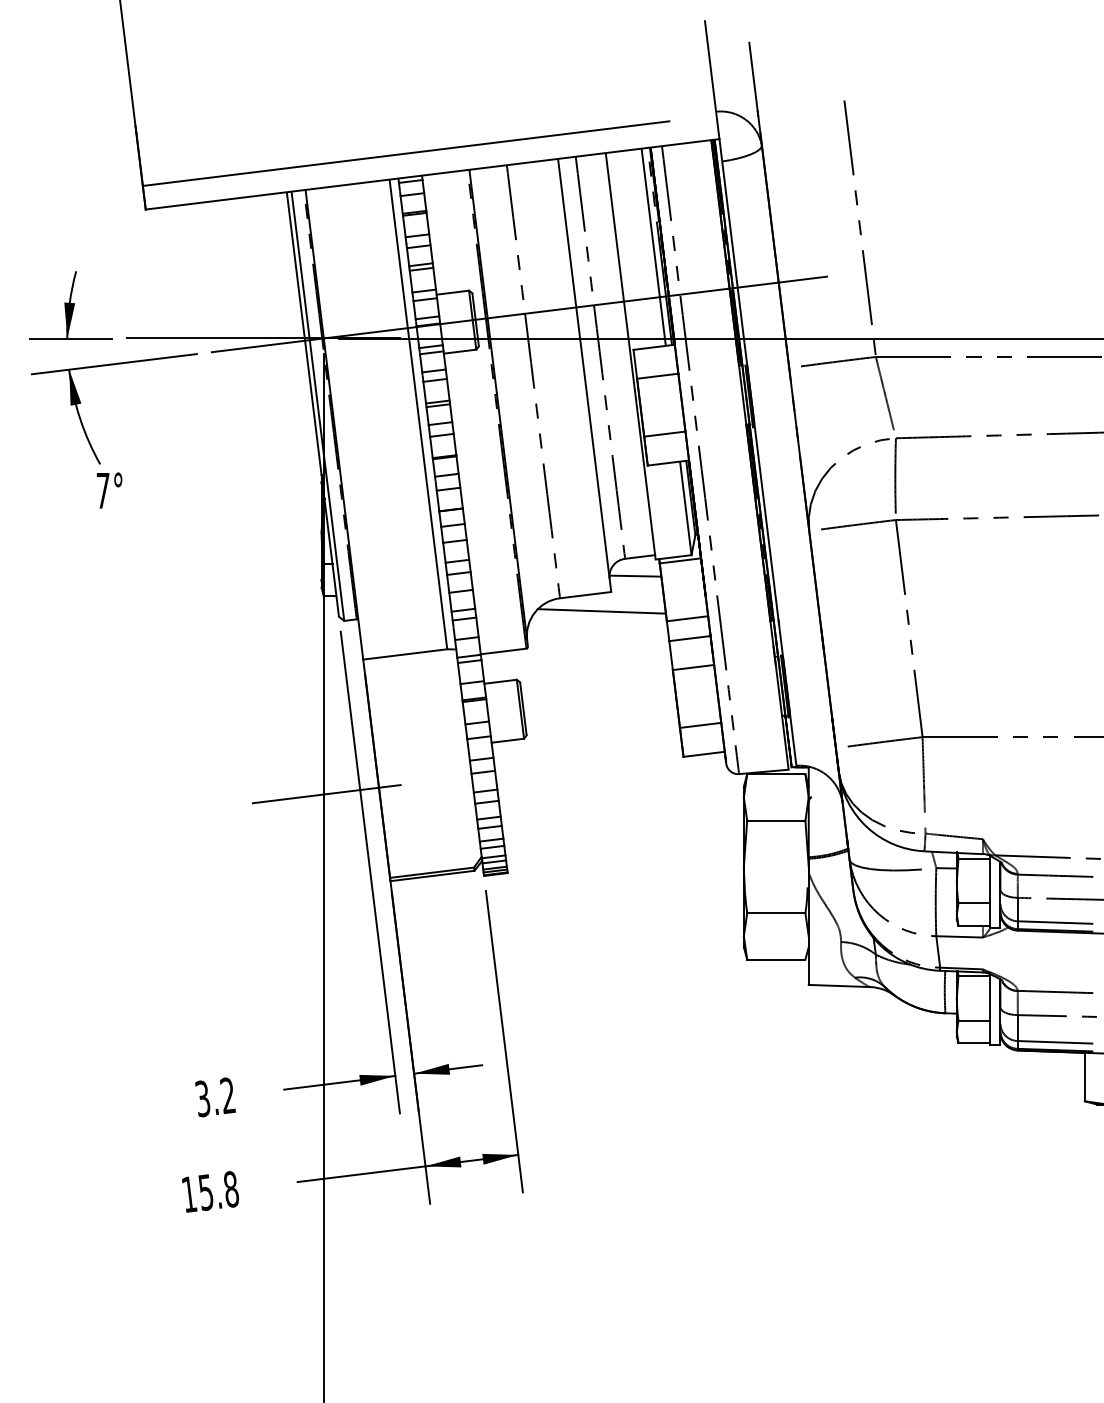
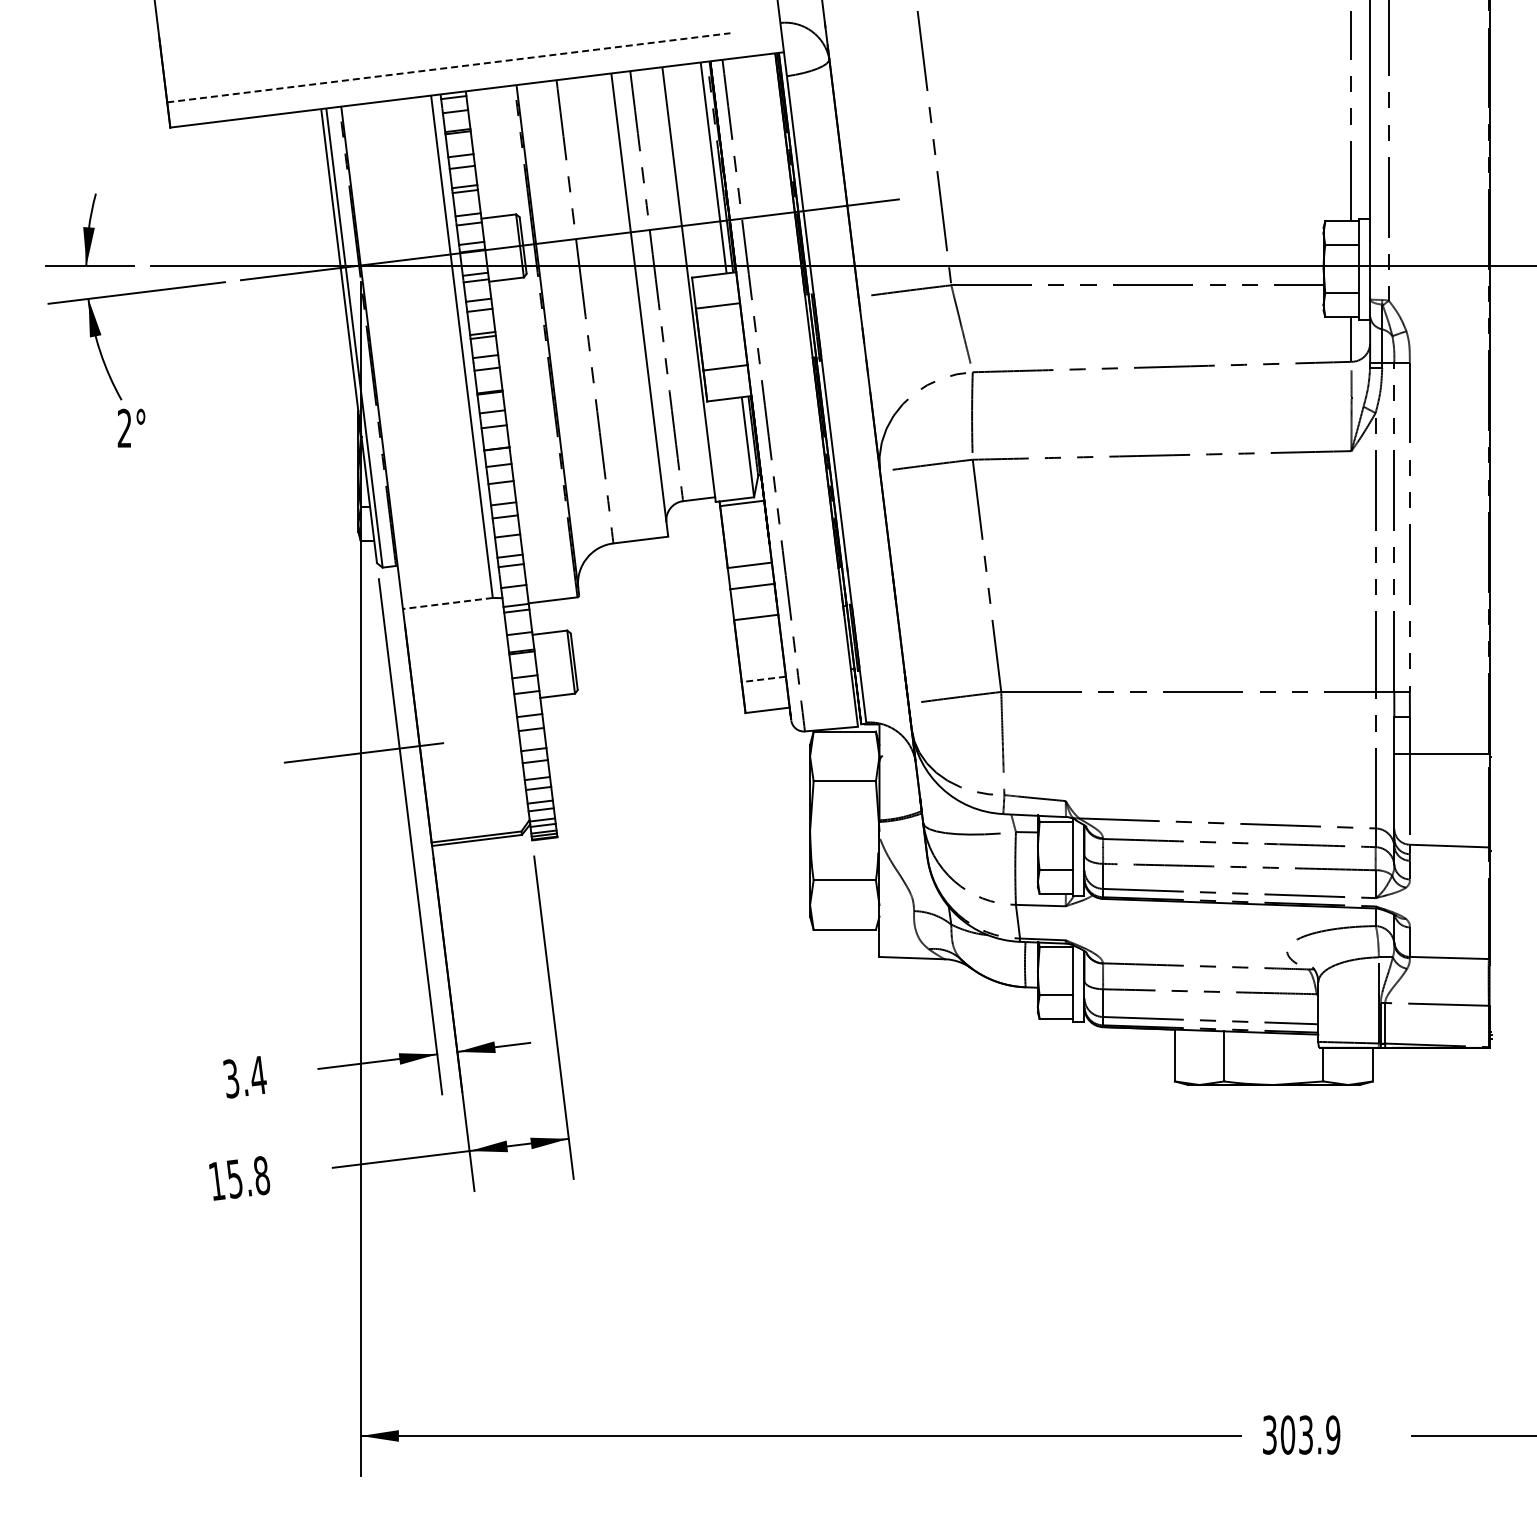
line: (405, 153) -> (448, 67), solid -> dashed
text: (102, 489) -> (124, 427), 7° -> 2°
line: (634, 575) -> (693, 519), removed
line: (601, 611) -> (657, 557), removed
line: (404, 654) -> (447, 603), solid -> dashed
line: (700, 725) -> (763, 679), solid -> dashed
text: (227, 1095) -> (257, 1075), 3.2 -> 3.4

